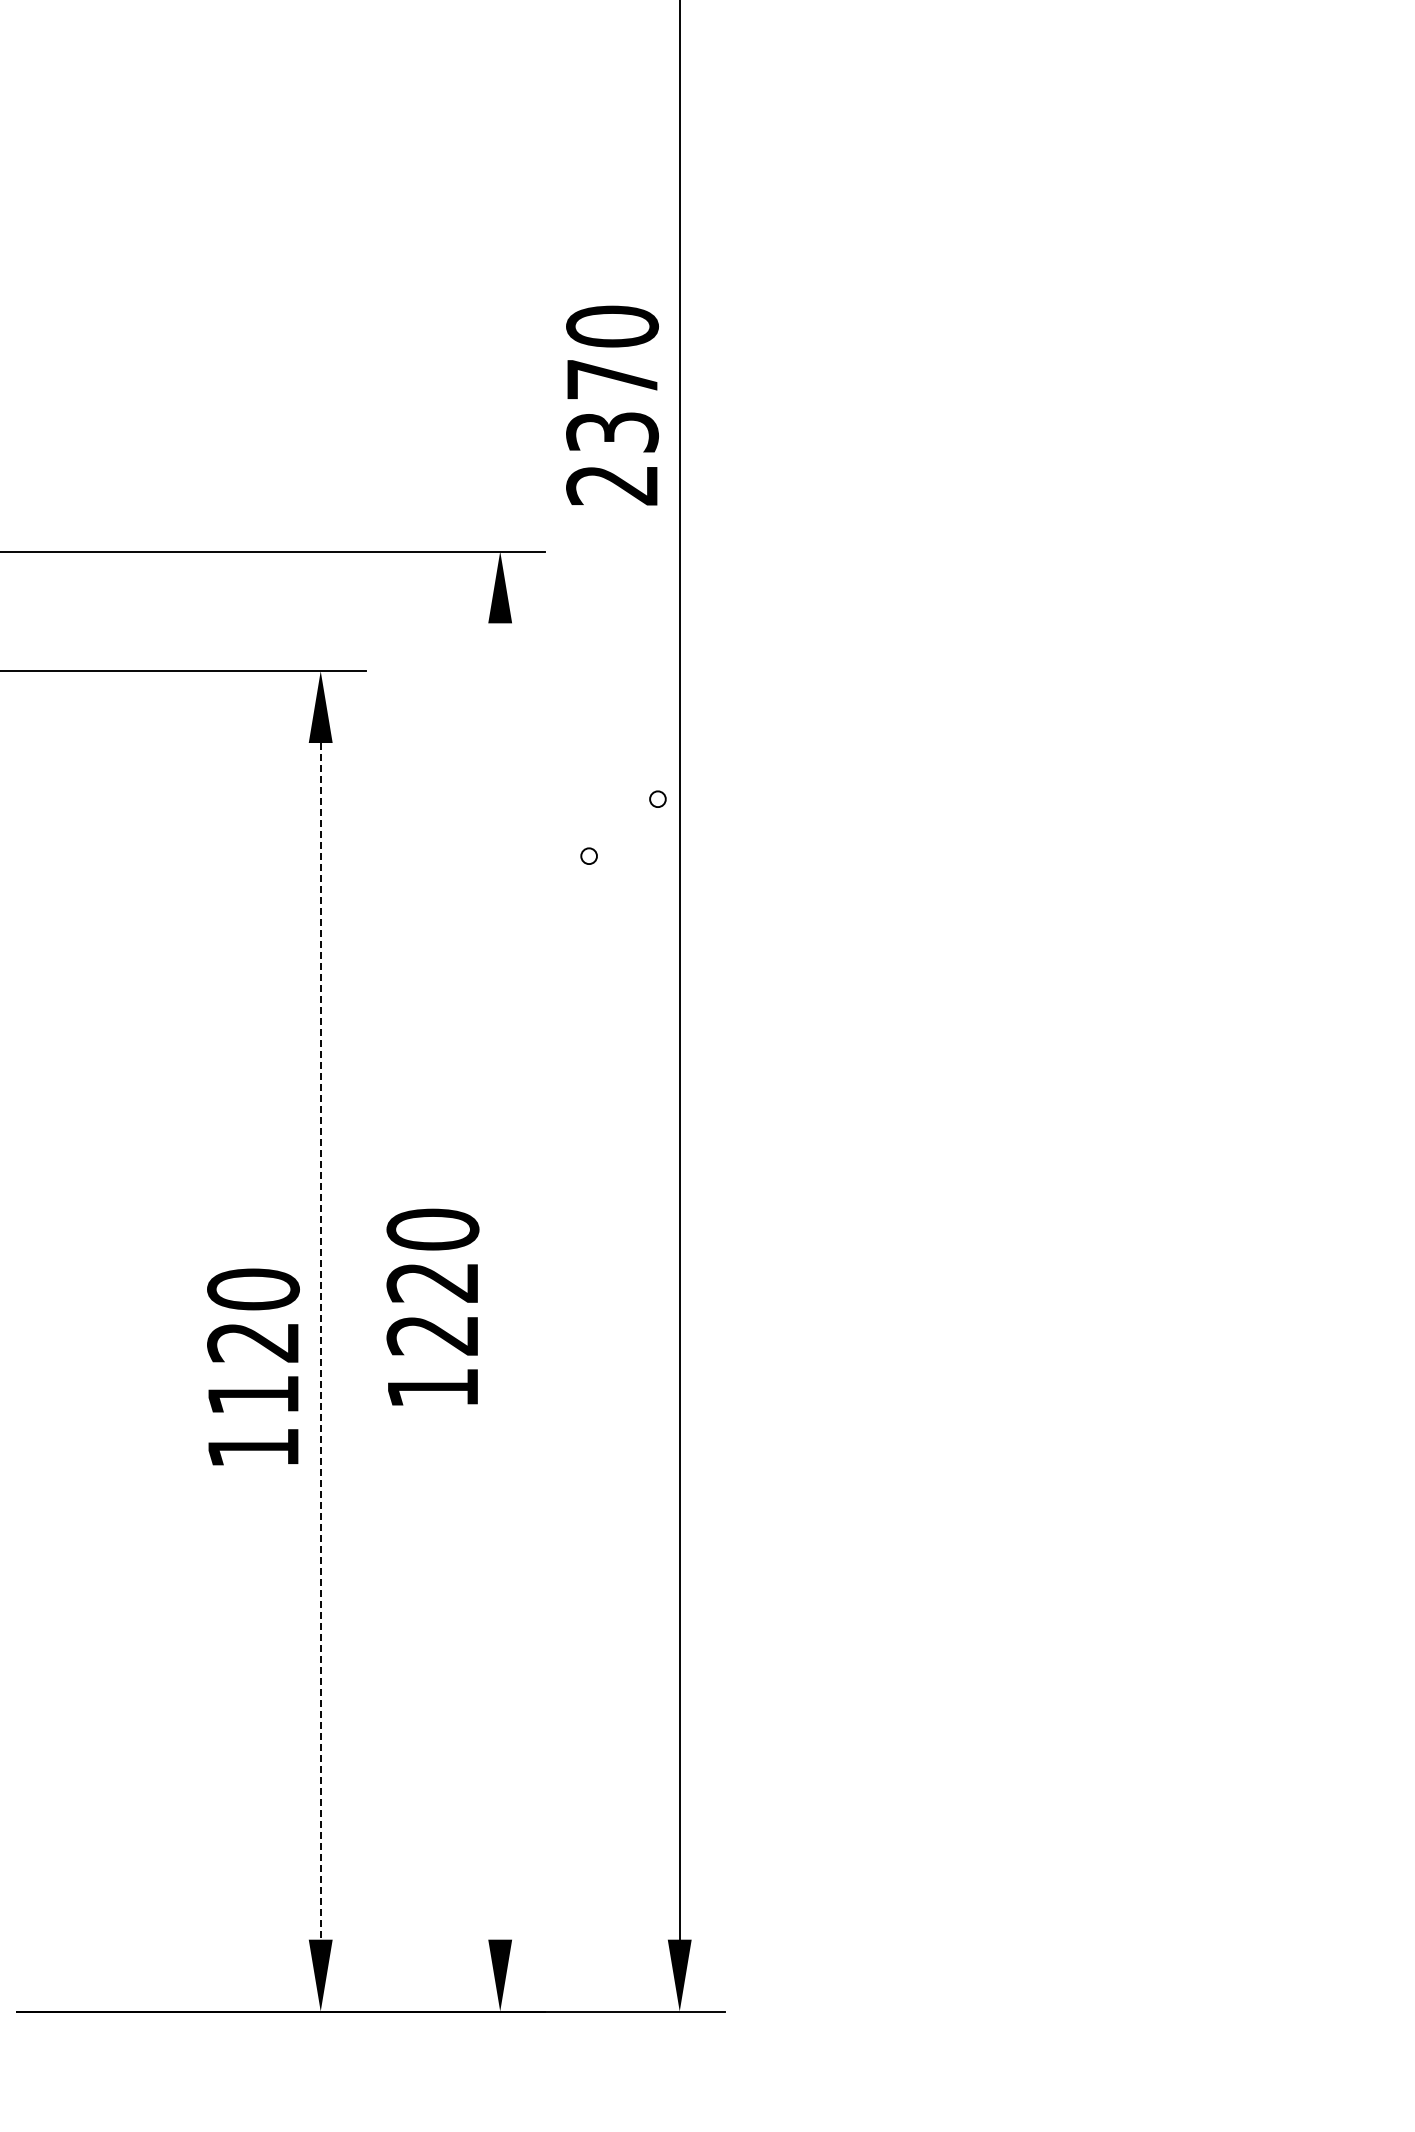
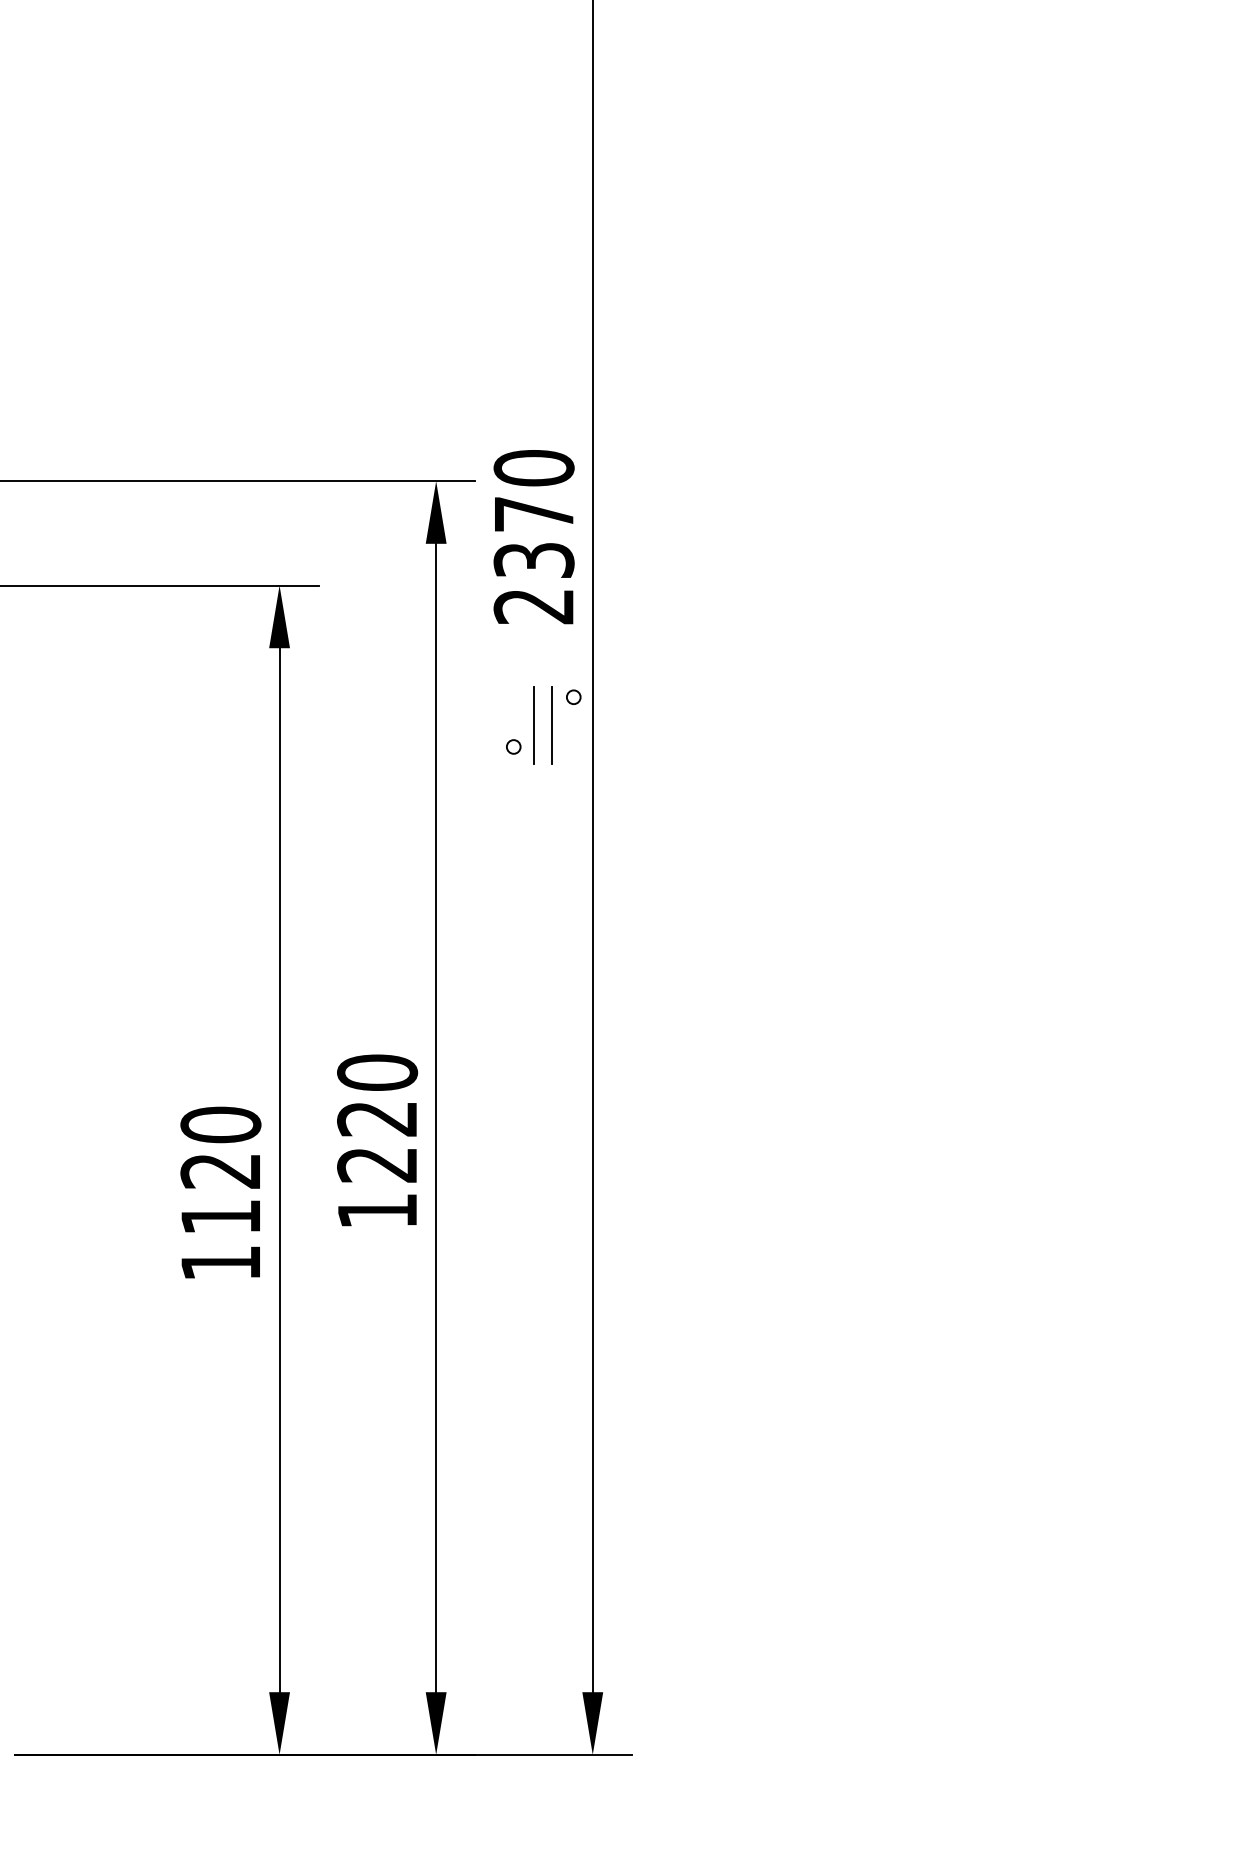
text: (612, 405) -> (534, 536), moved
line: (611, 831) -> (533, 725), added
line: (632, 831) -> (551, 725), added
line: (500, 1281) -> (436, 1118), added
line: (320, 1341) -> (279, 1170), dashed -> solid

